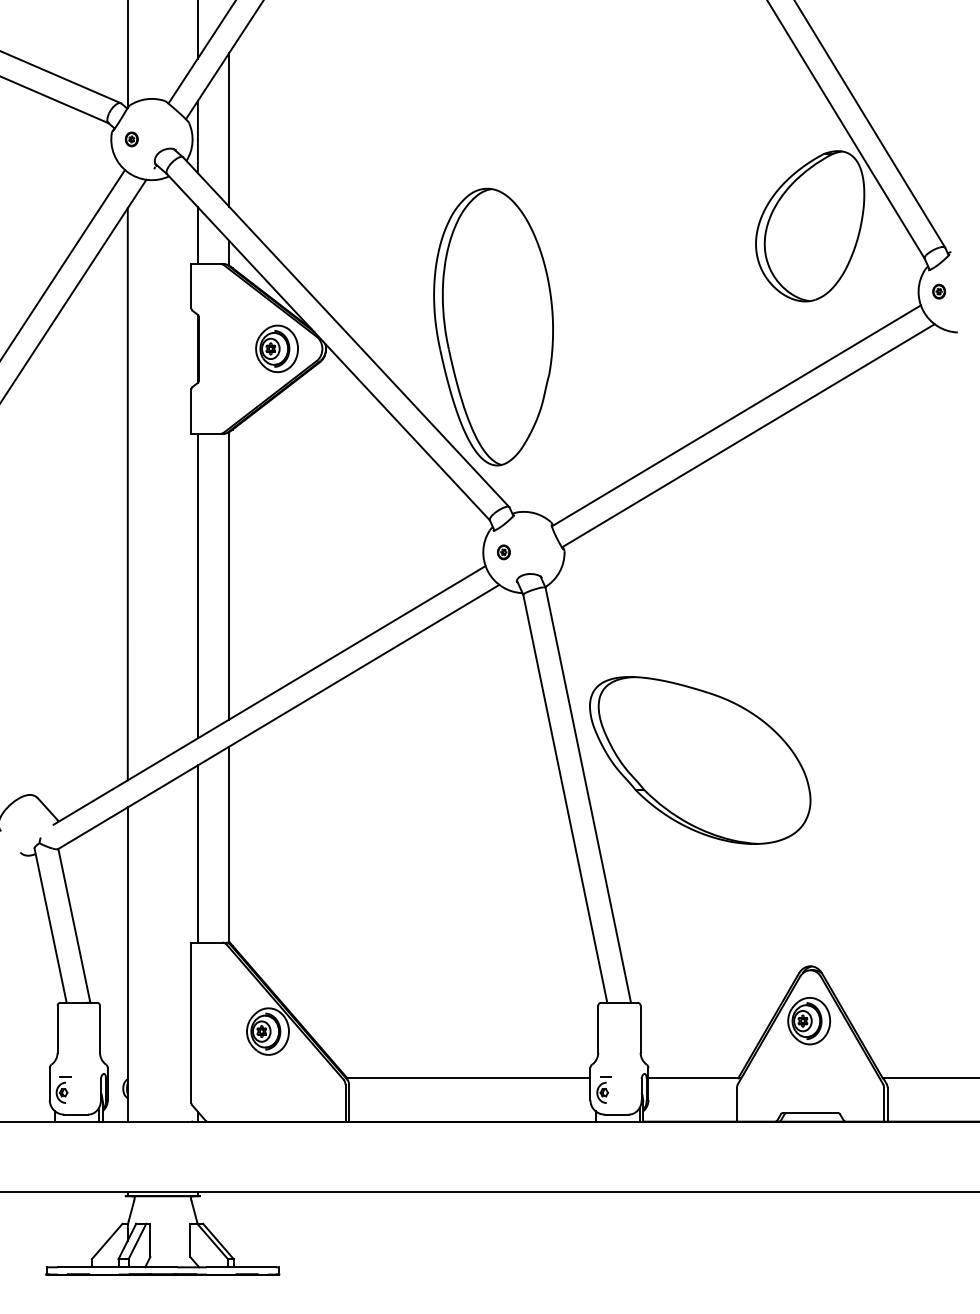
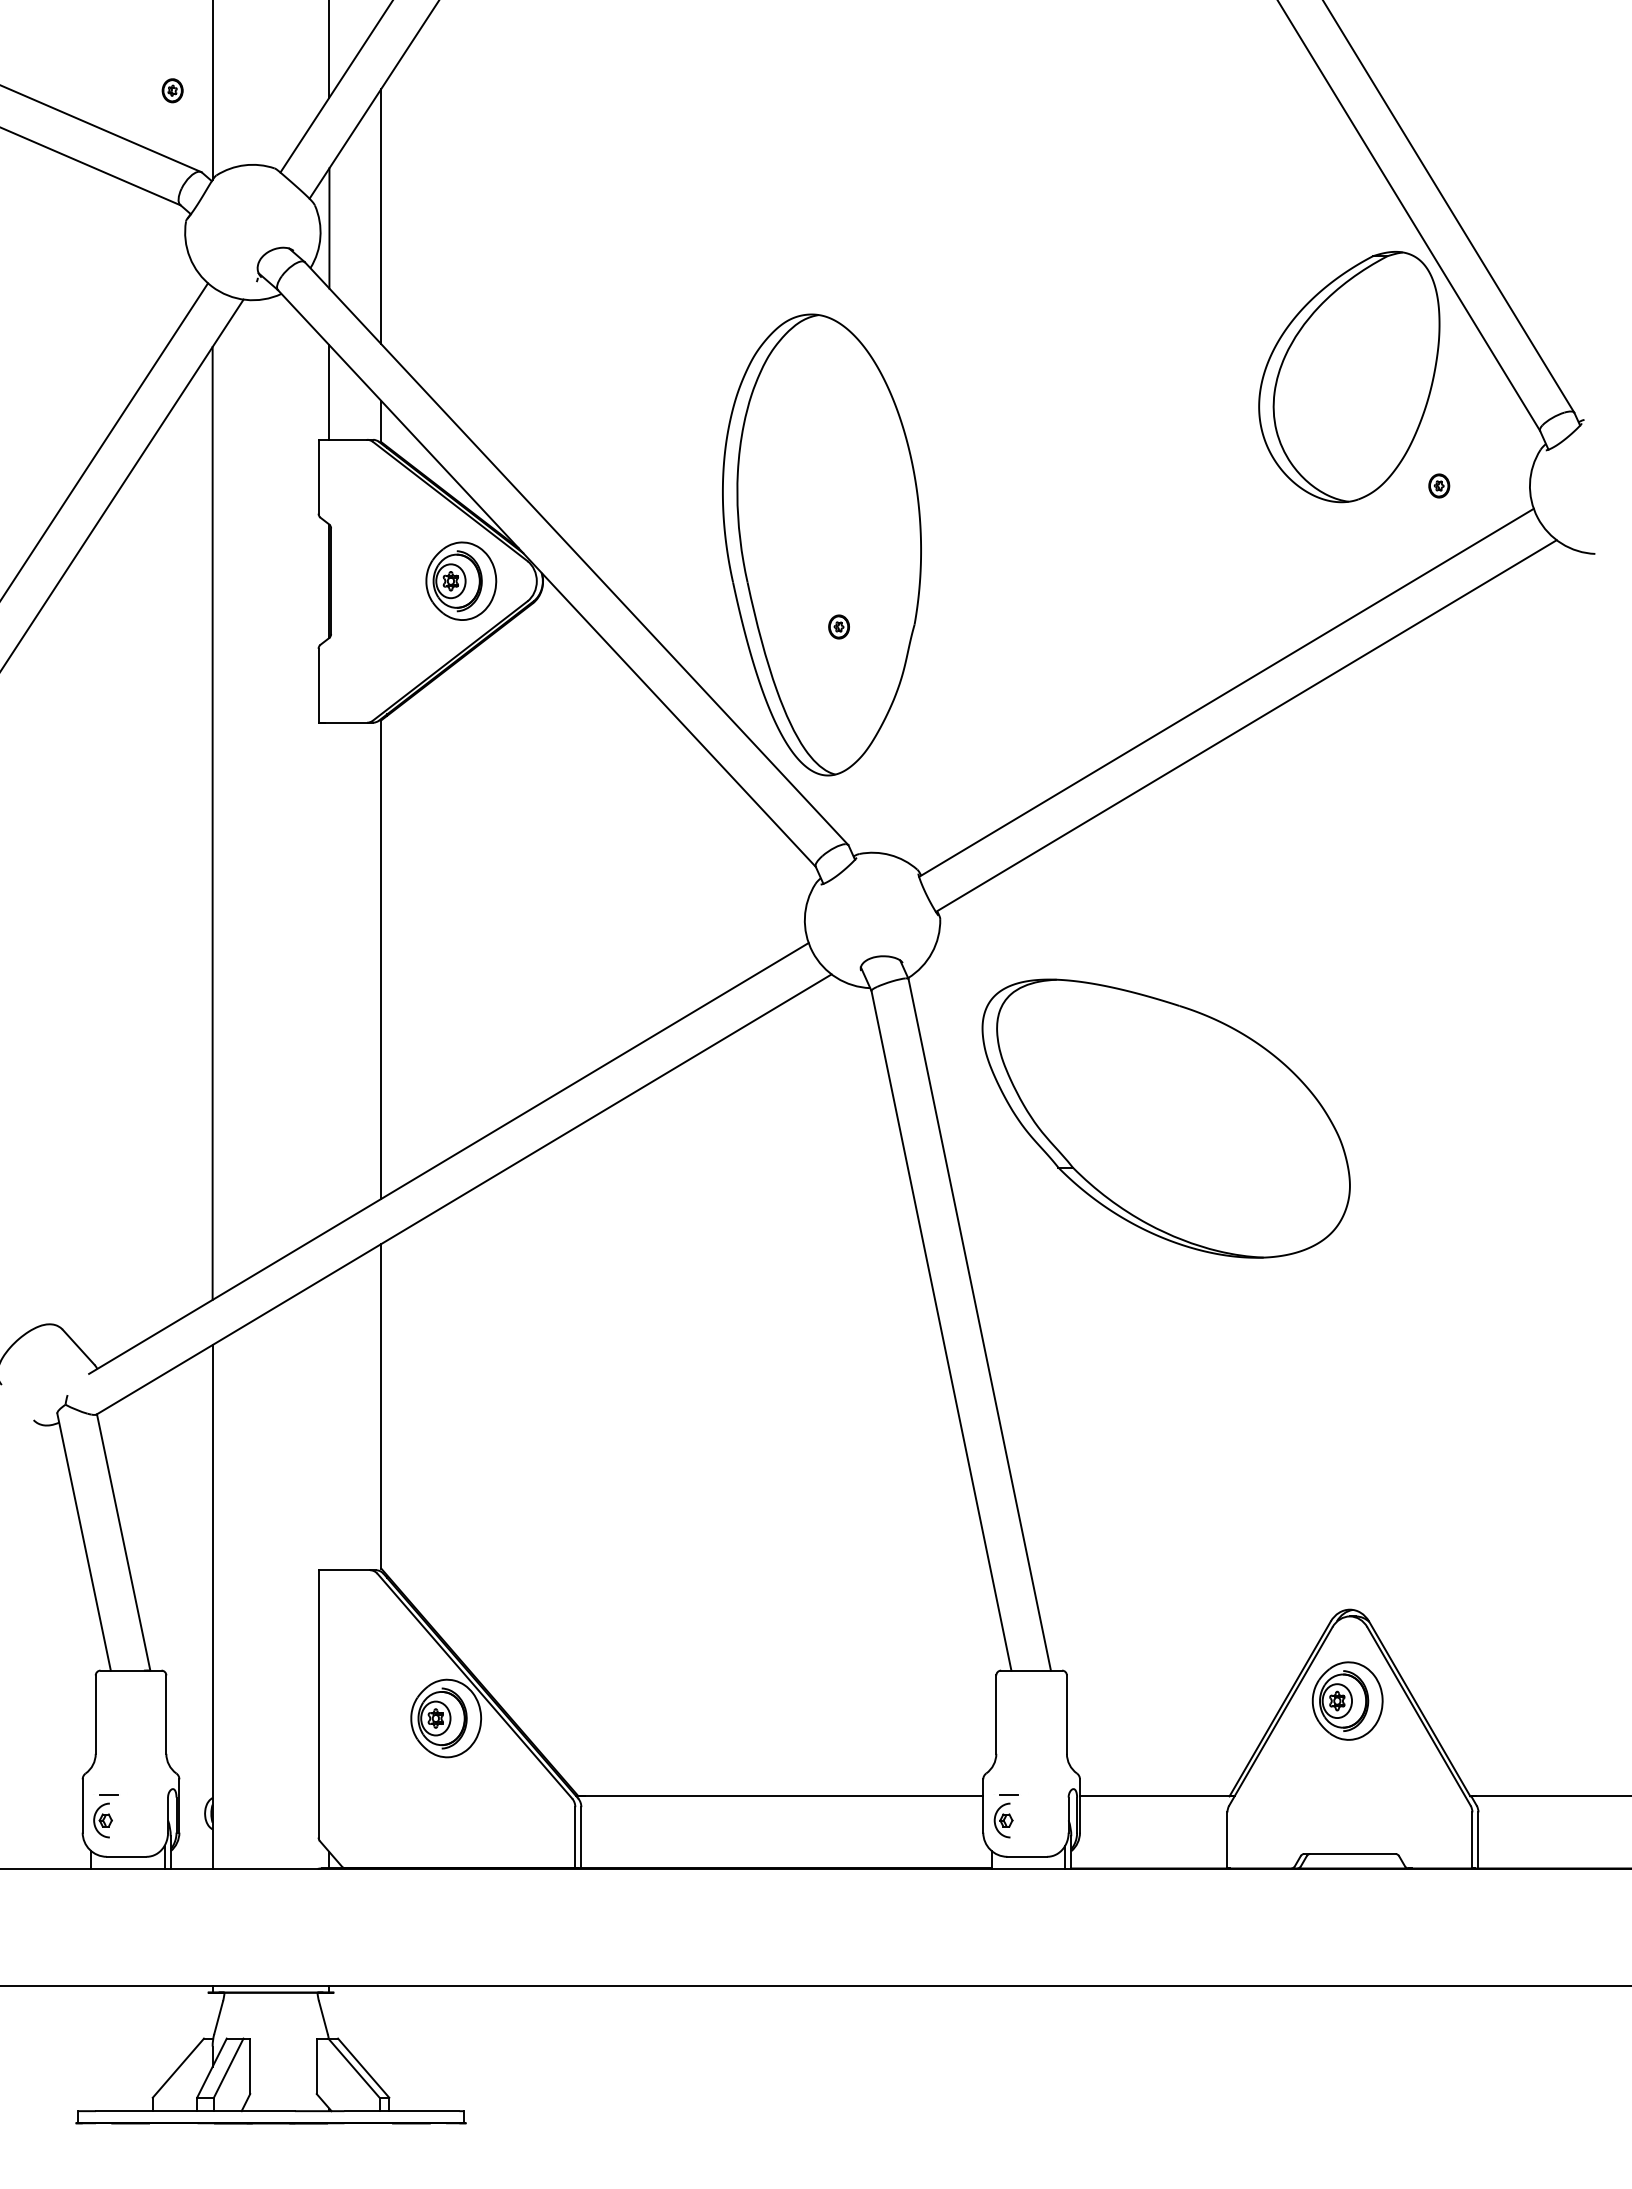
part: (131, 139) -> (172, 90), moved
part: (939, 291) -> (1439, 485), moved
part: (503, 552) -> (838, 627), moved
line: (197, 585) -> (328, 975), removed
part: (700, 760) -> (1166, 1118), moved
line: (197, 853) -> (328, 1421), removed

